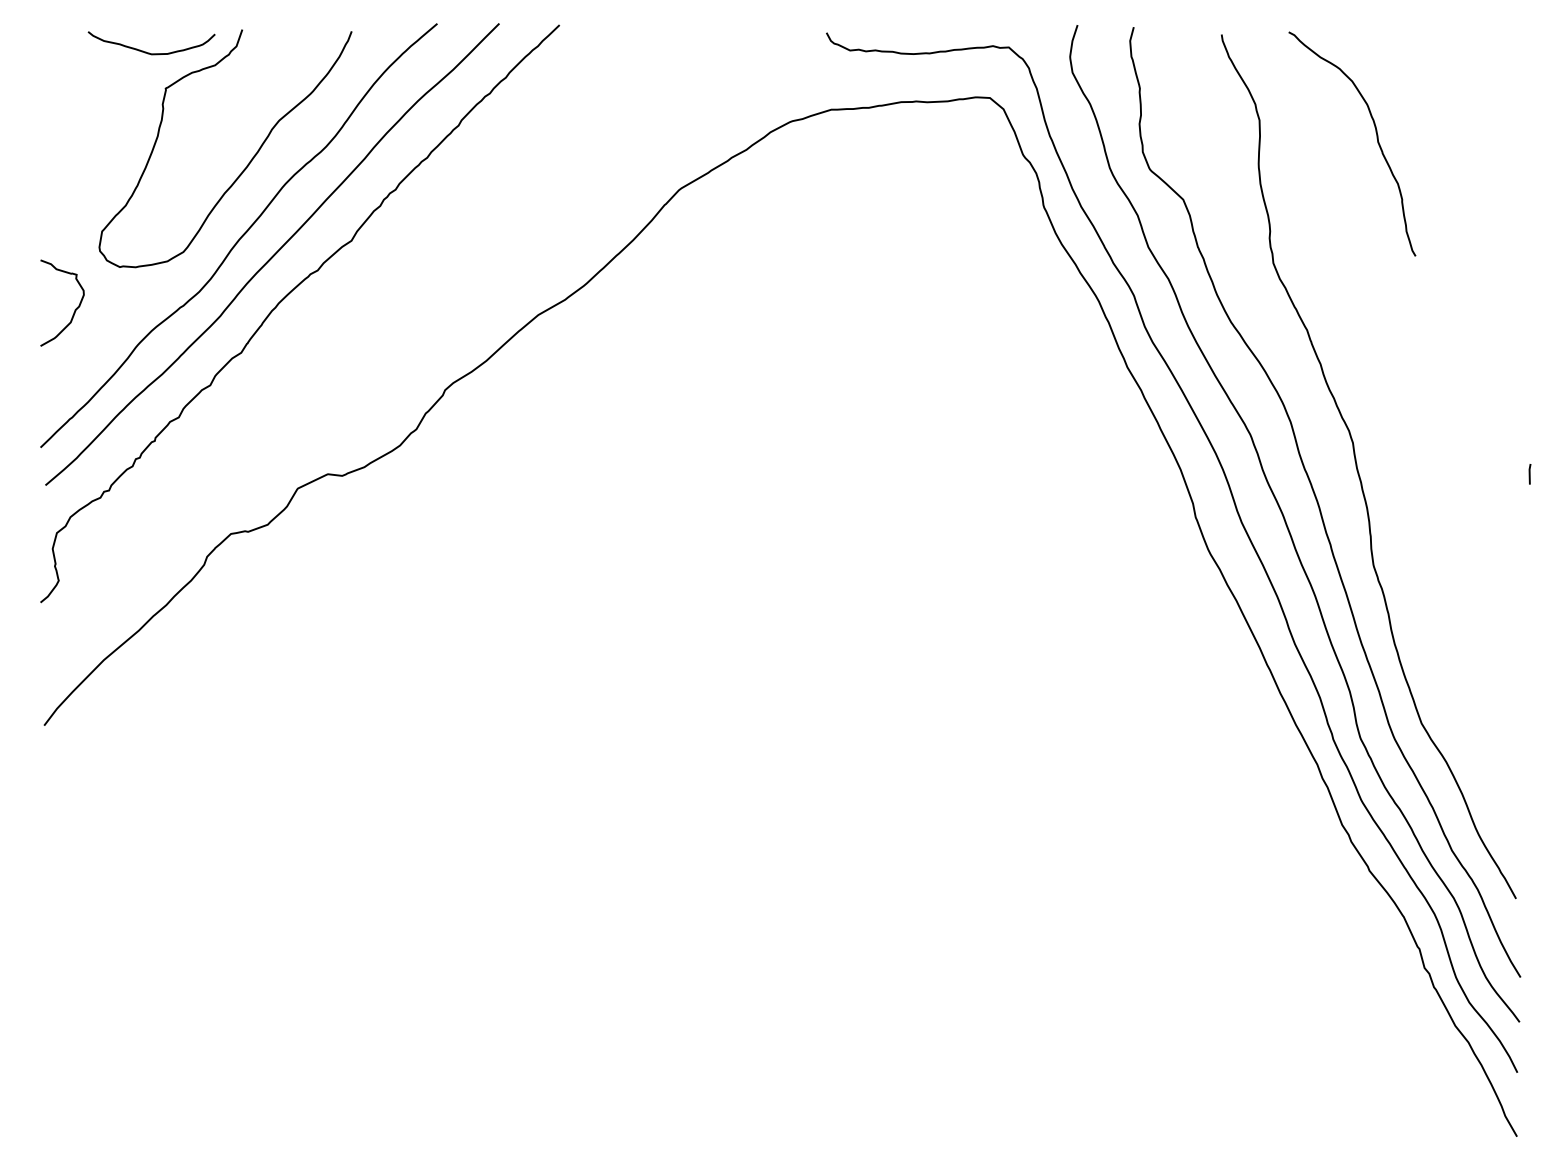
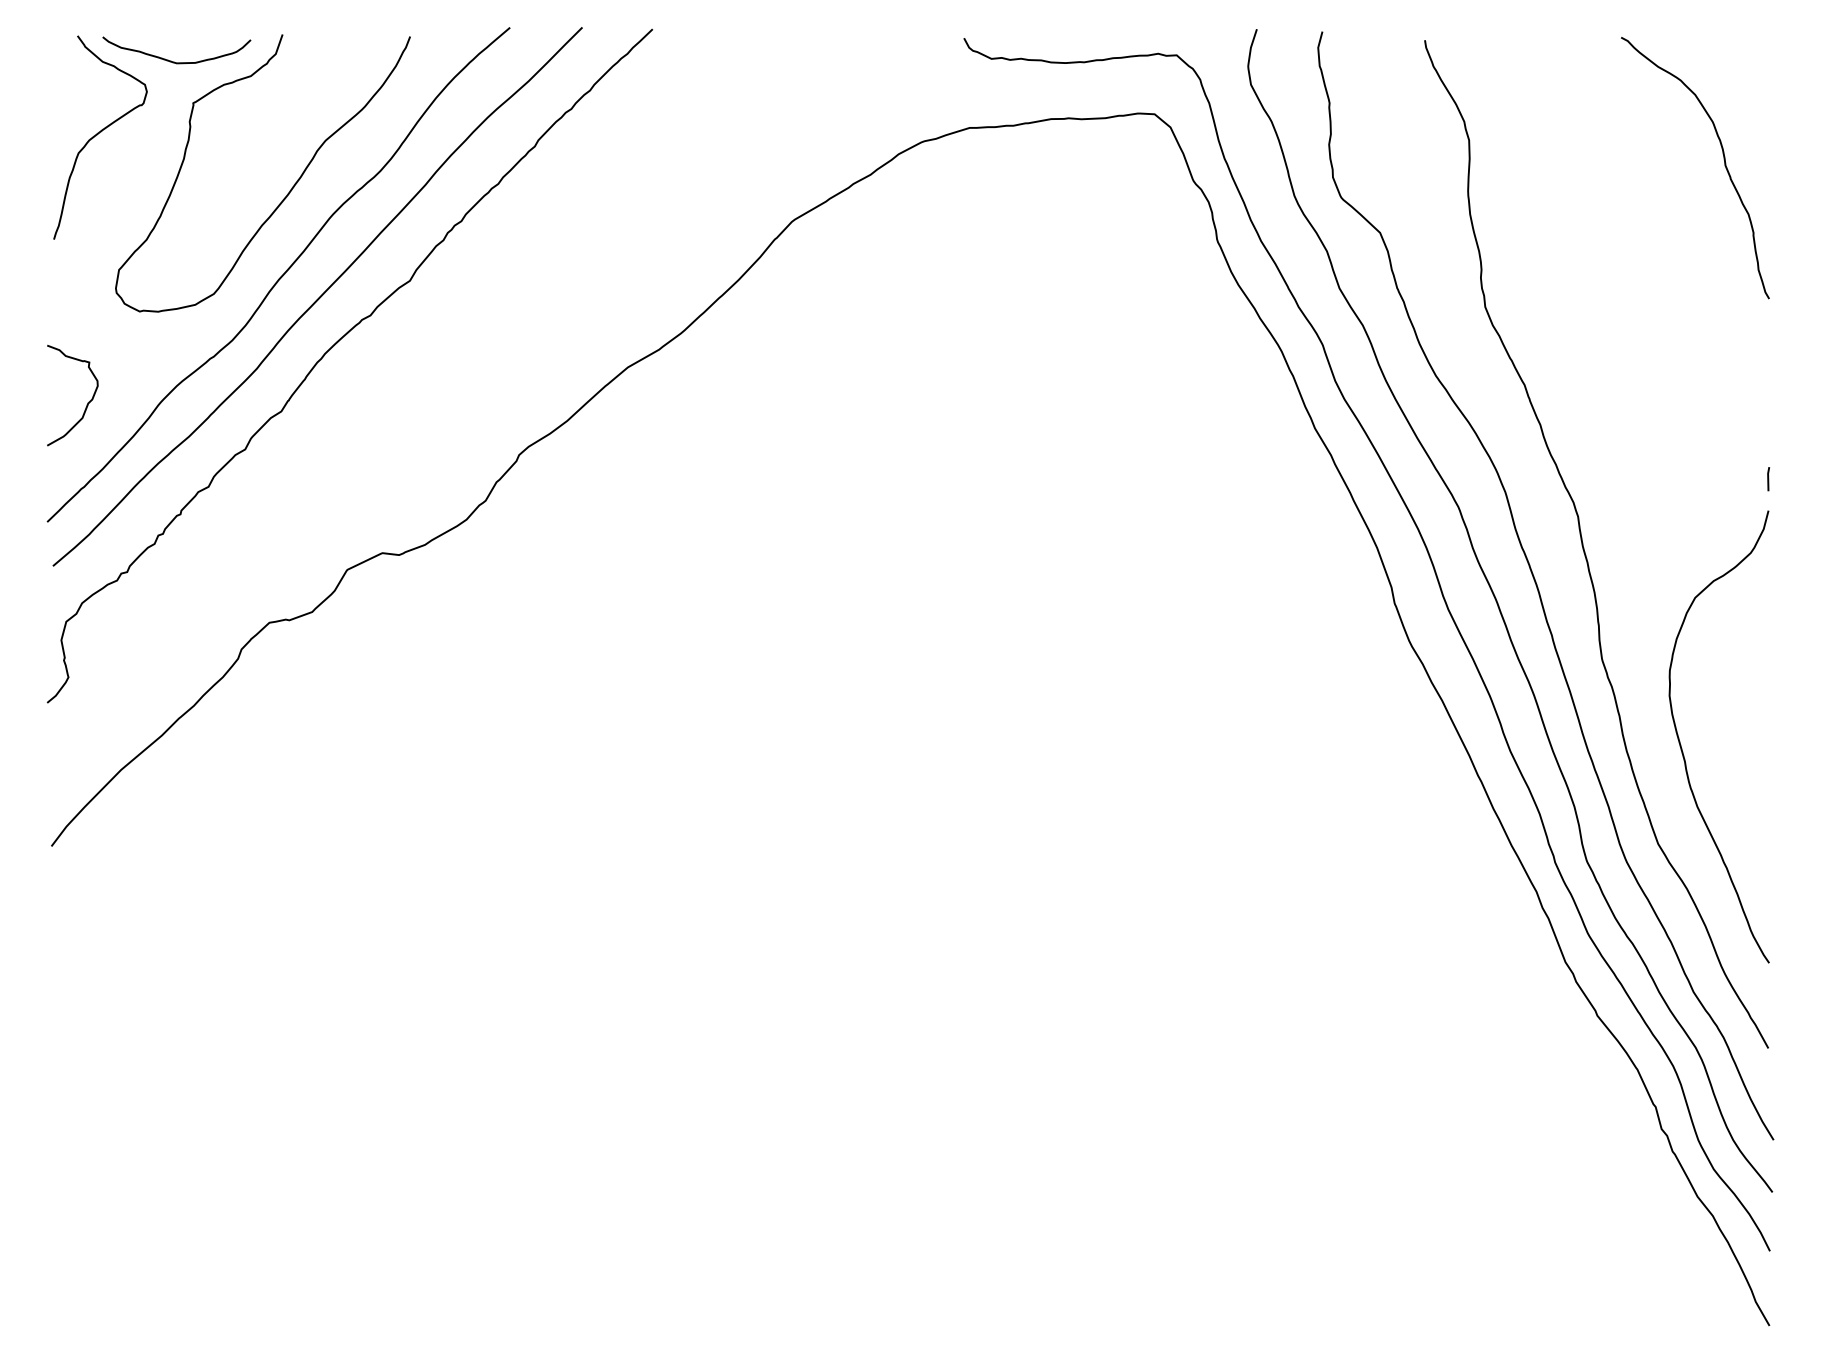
curve: (84, 115) -> (98, 134), added
curve: (1377, 142) -> (1724, 166), moved
curve: (75, 309) -> (87, 402), moved
line: (1529, 474) -> (1768, 479), moved
curve: (1441, 638) -> (1681, 744), added

